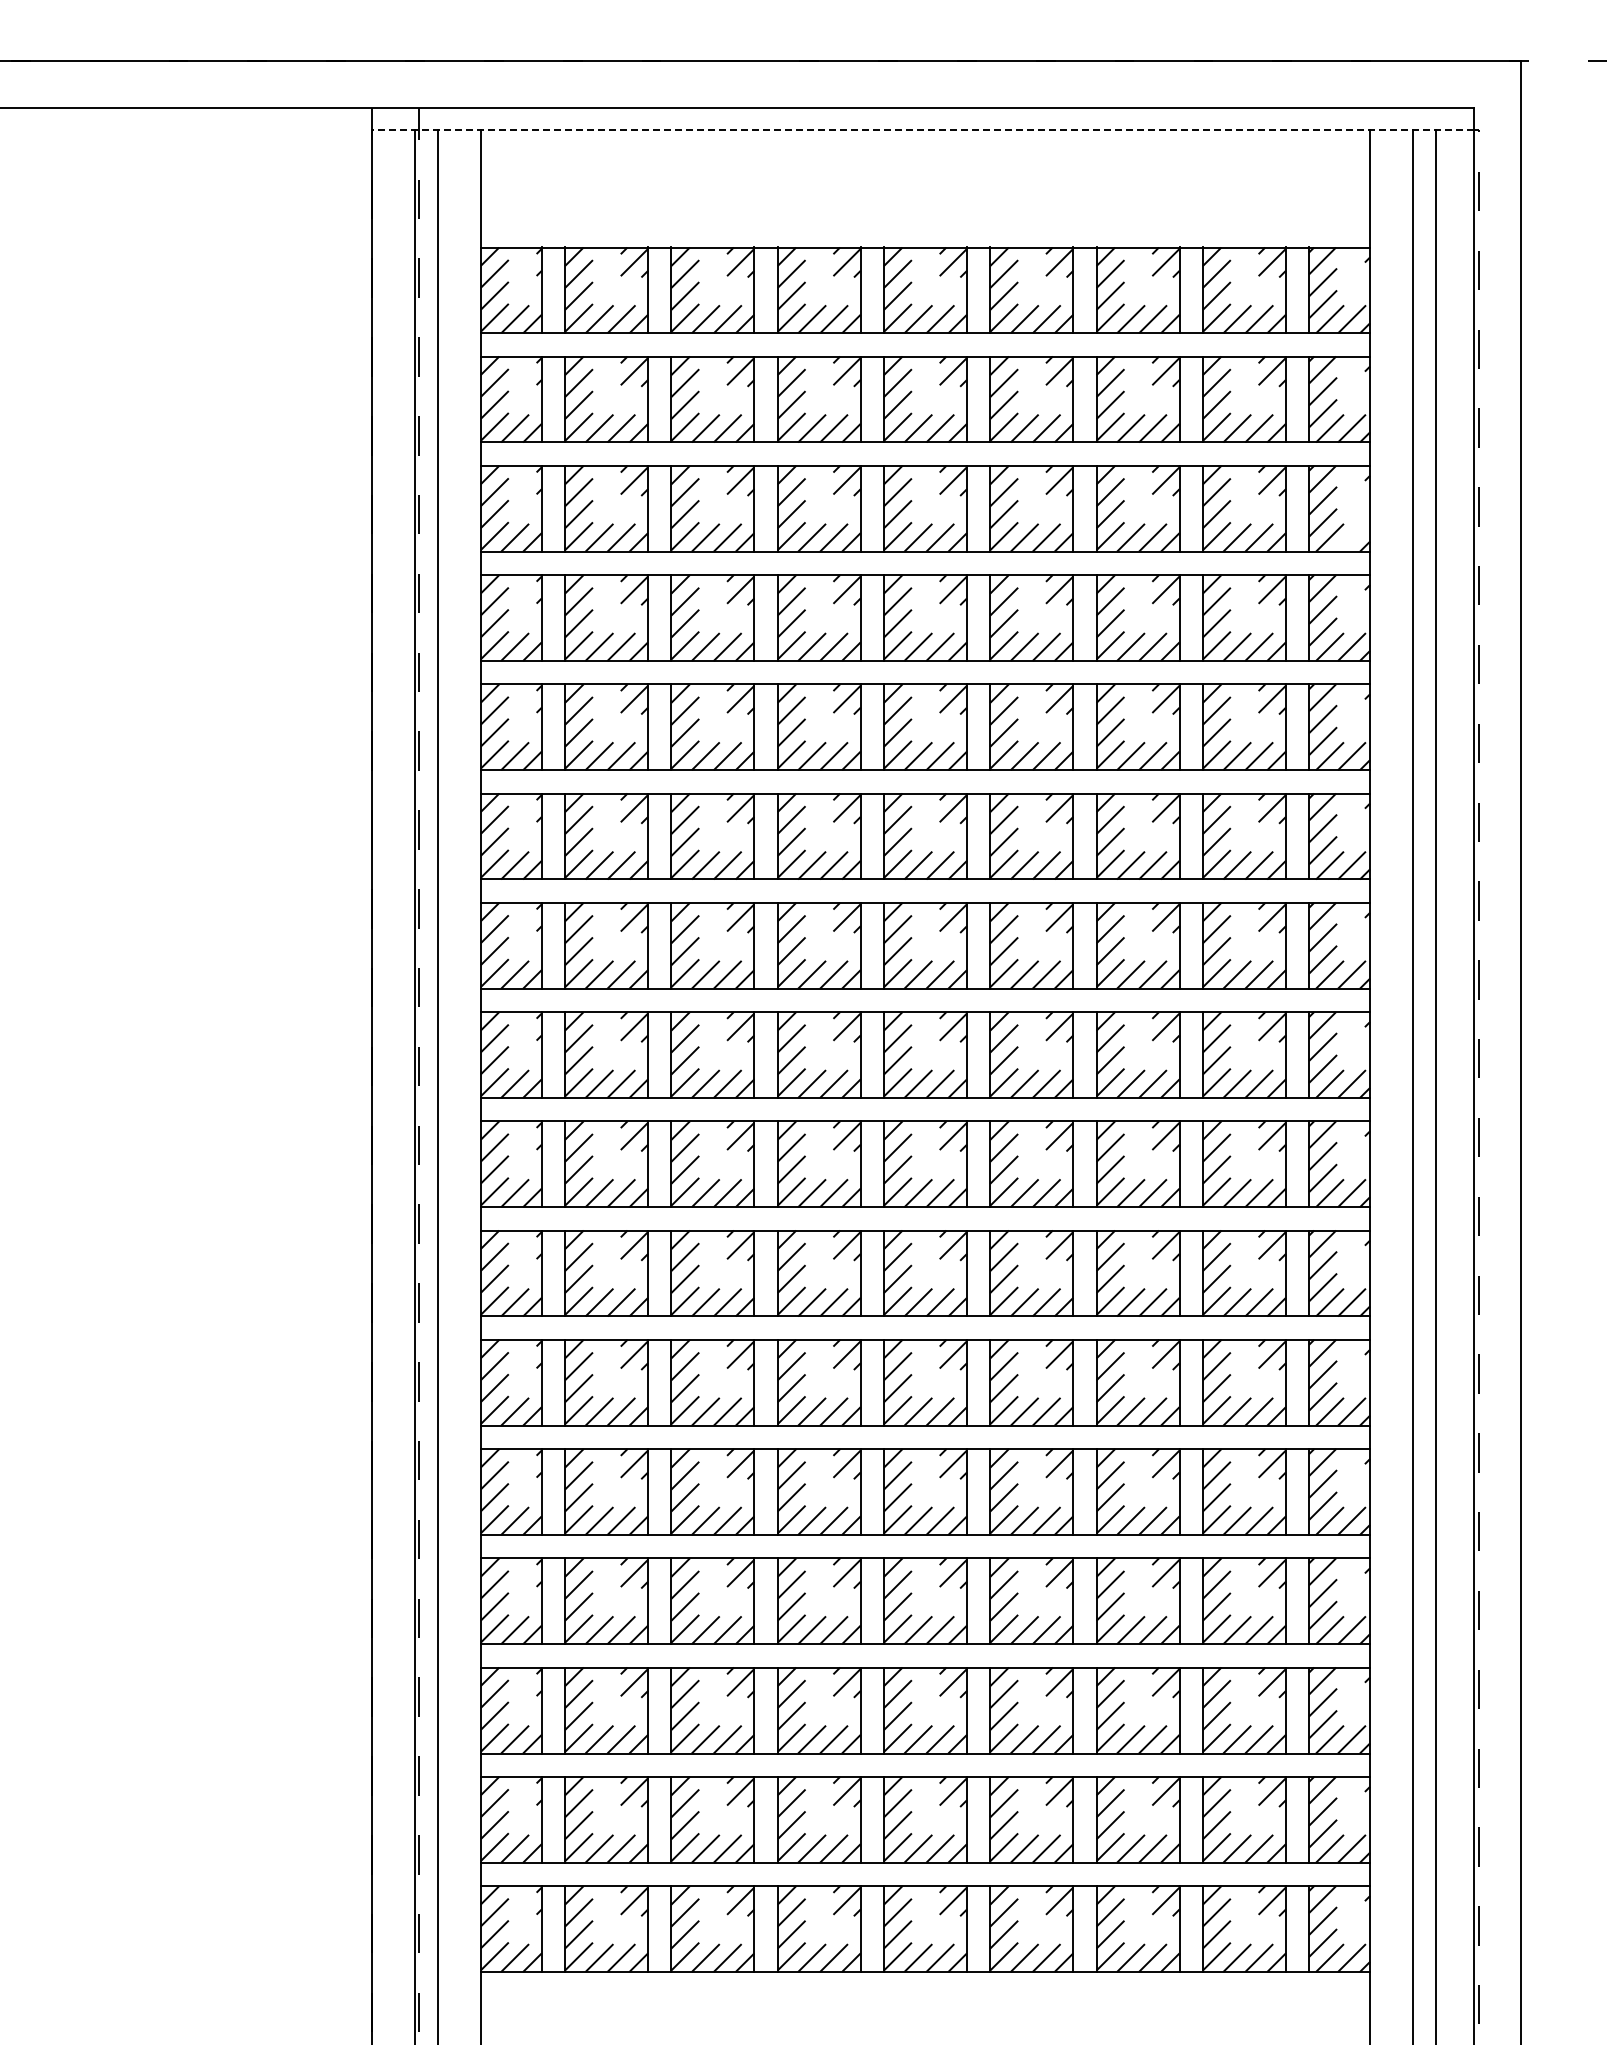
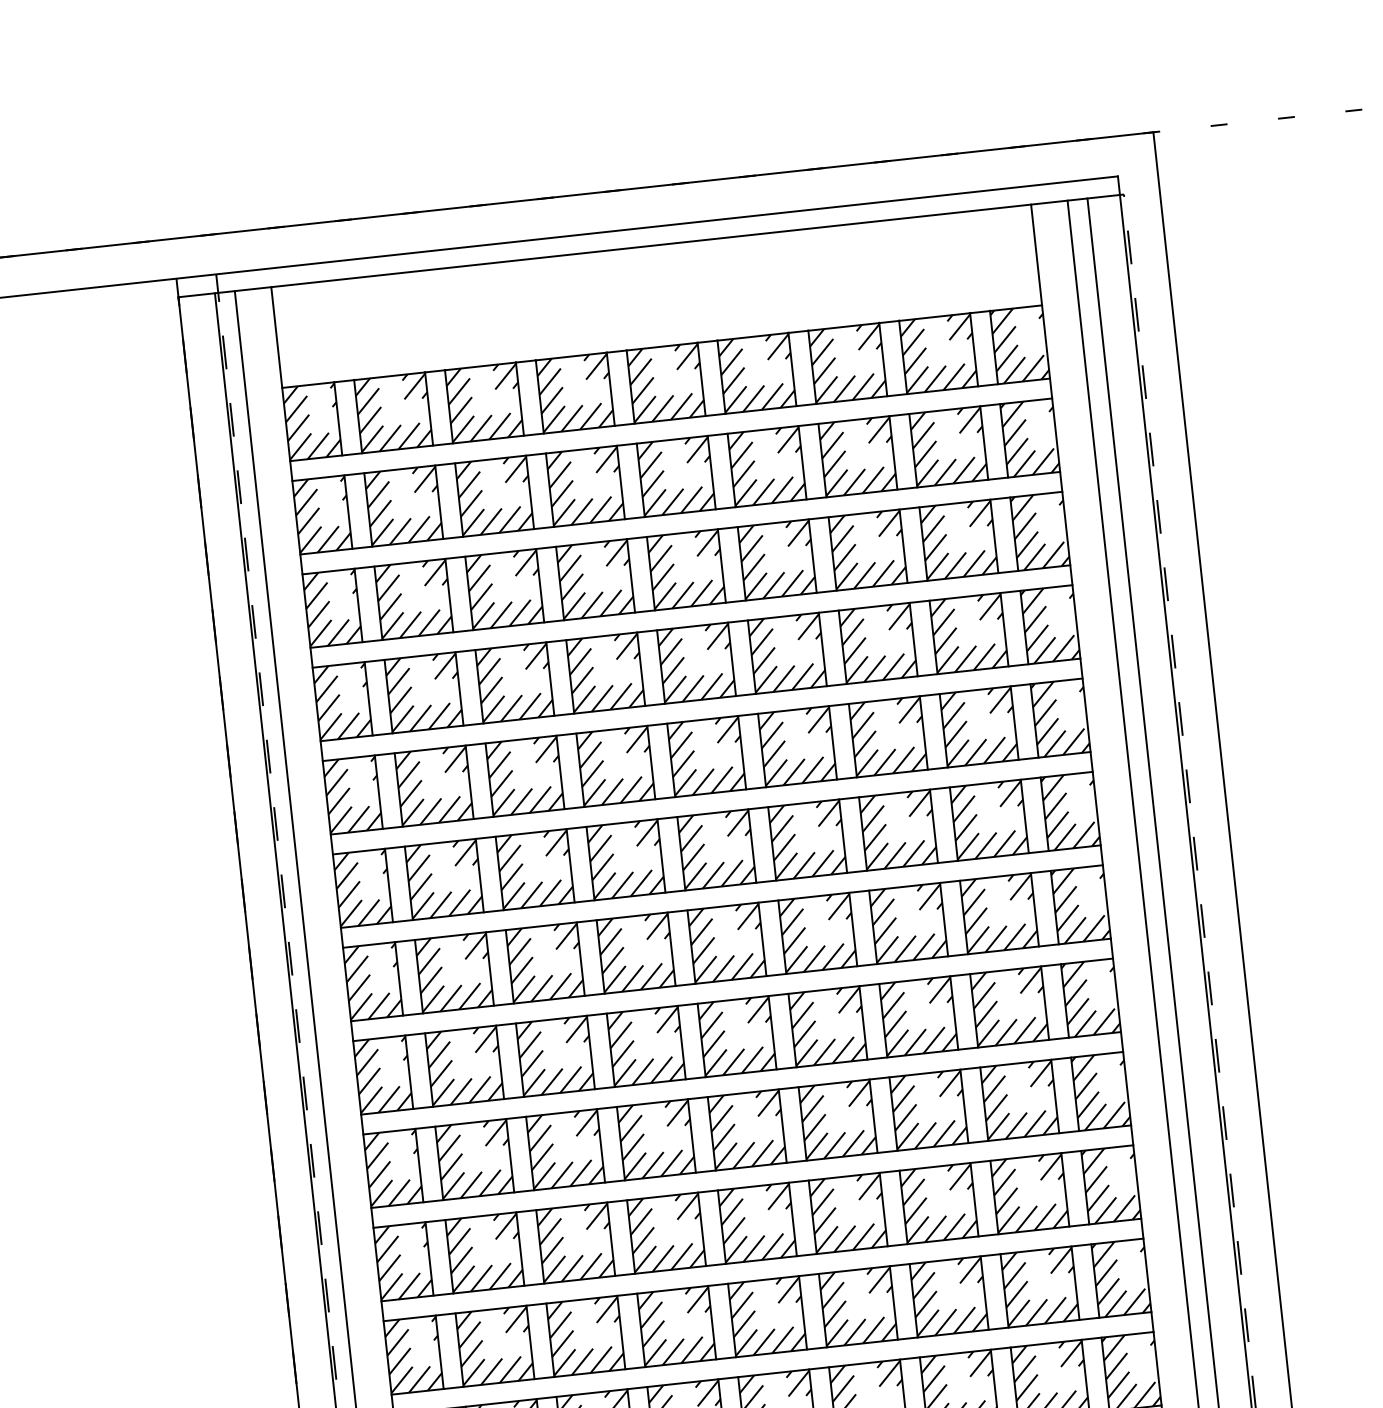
line: (923, 129) -> (649, 245), dashed -> solid
line: (1354, 535) -> (1055, 552), added

